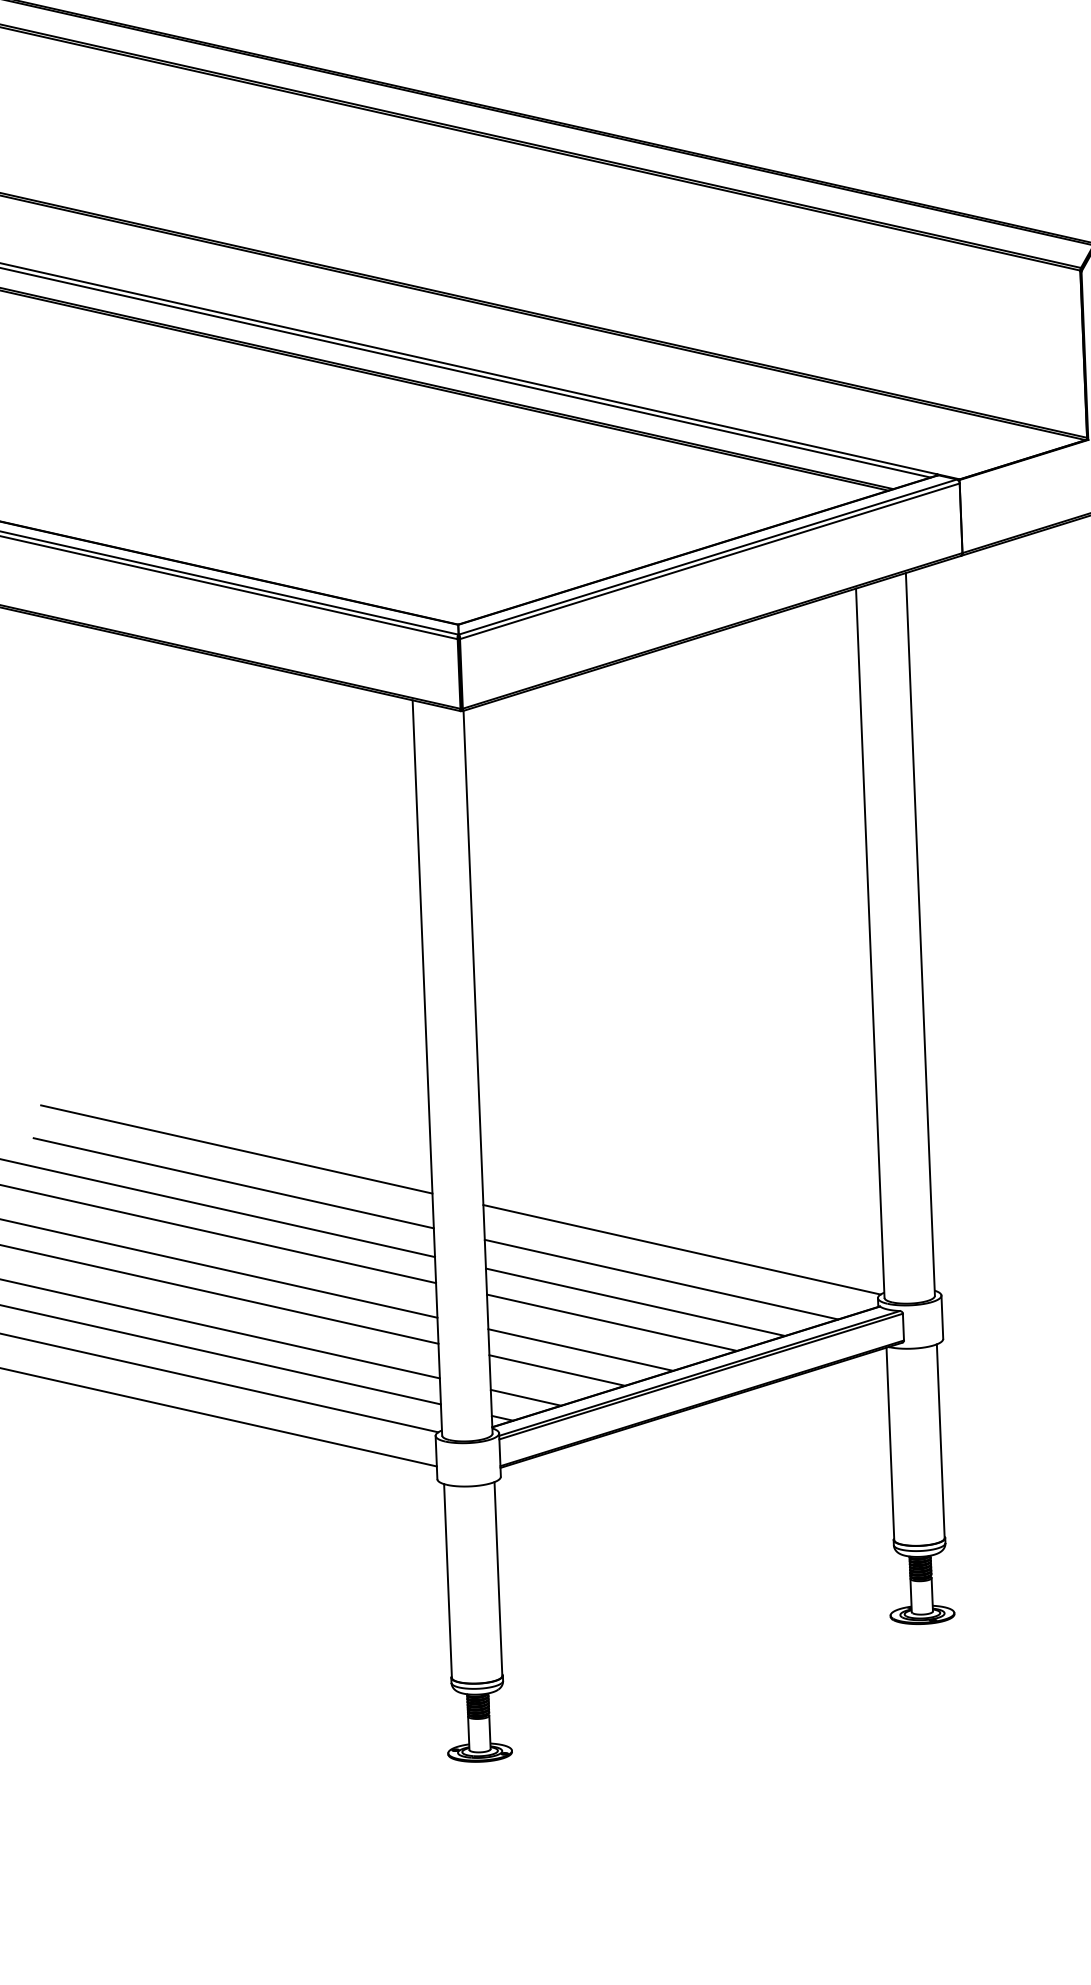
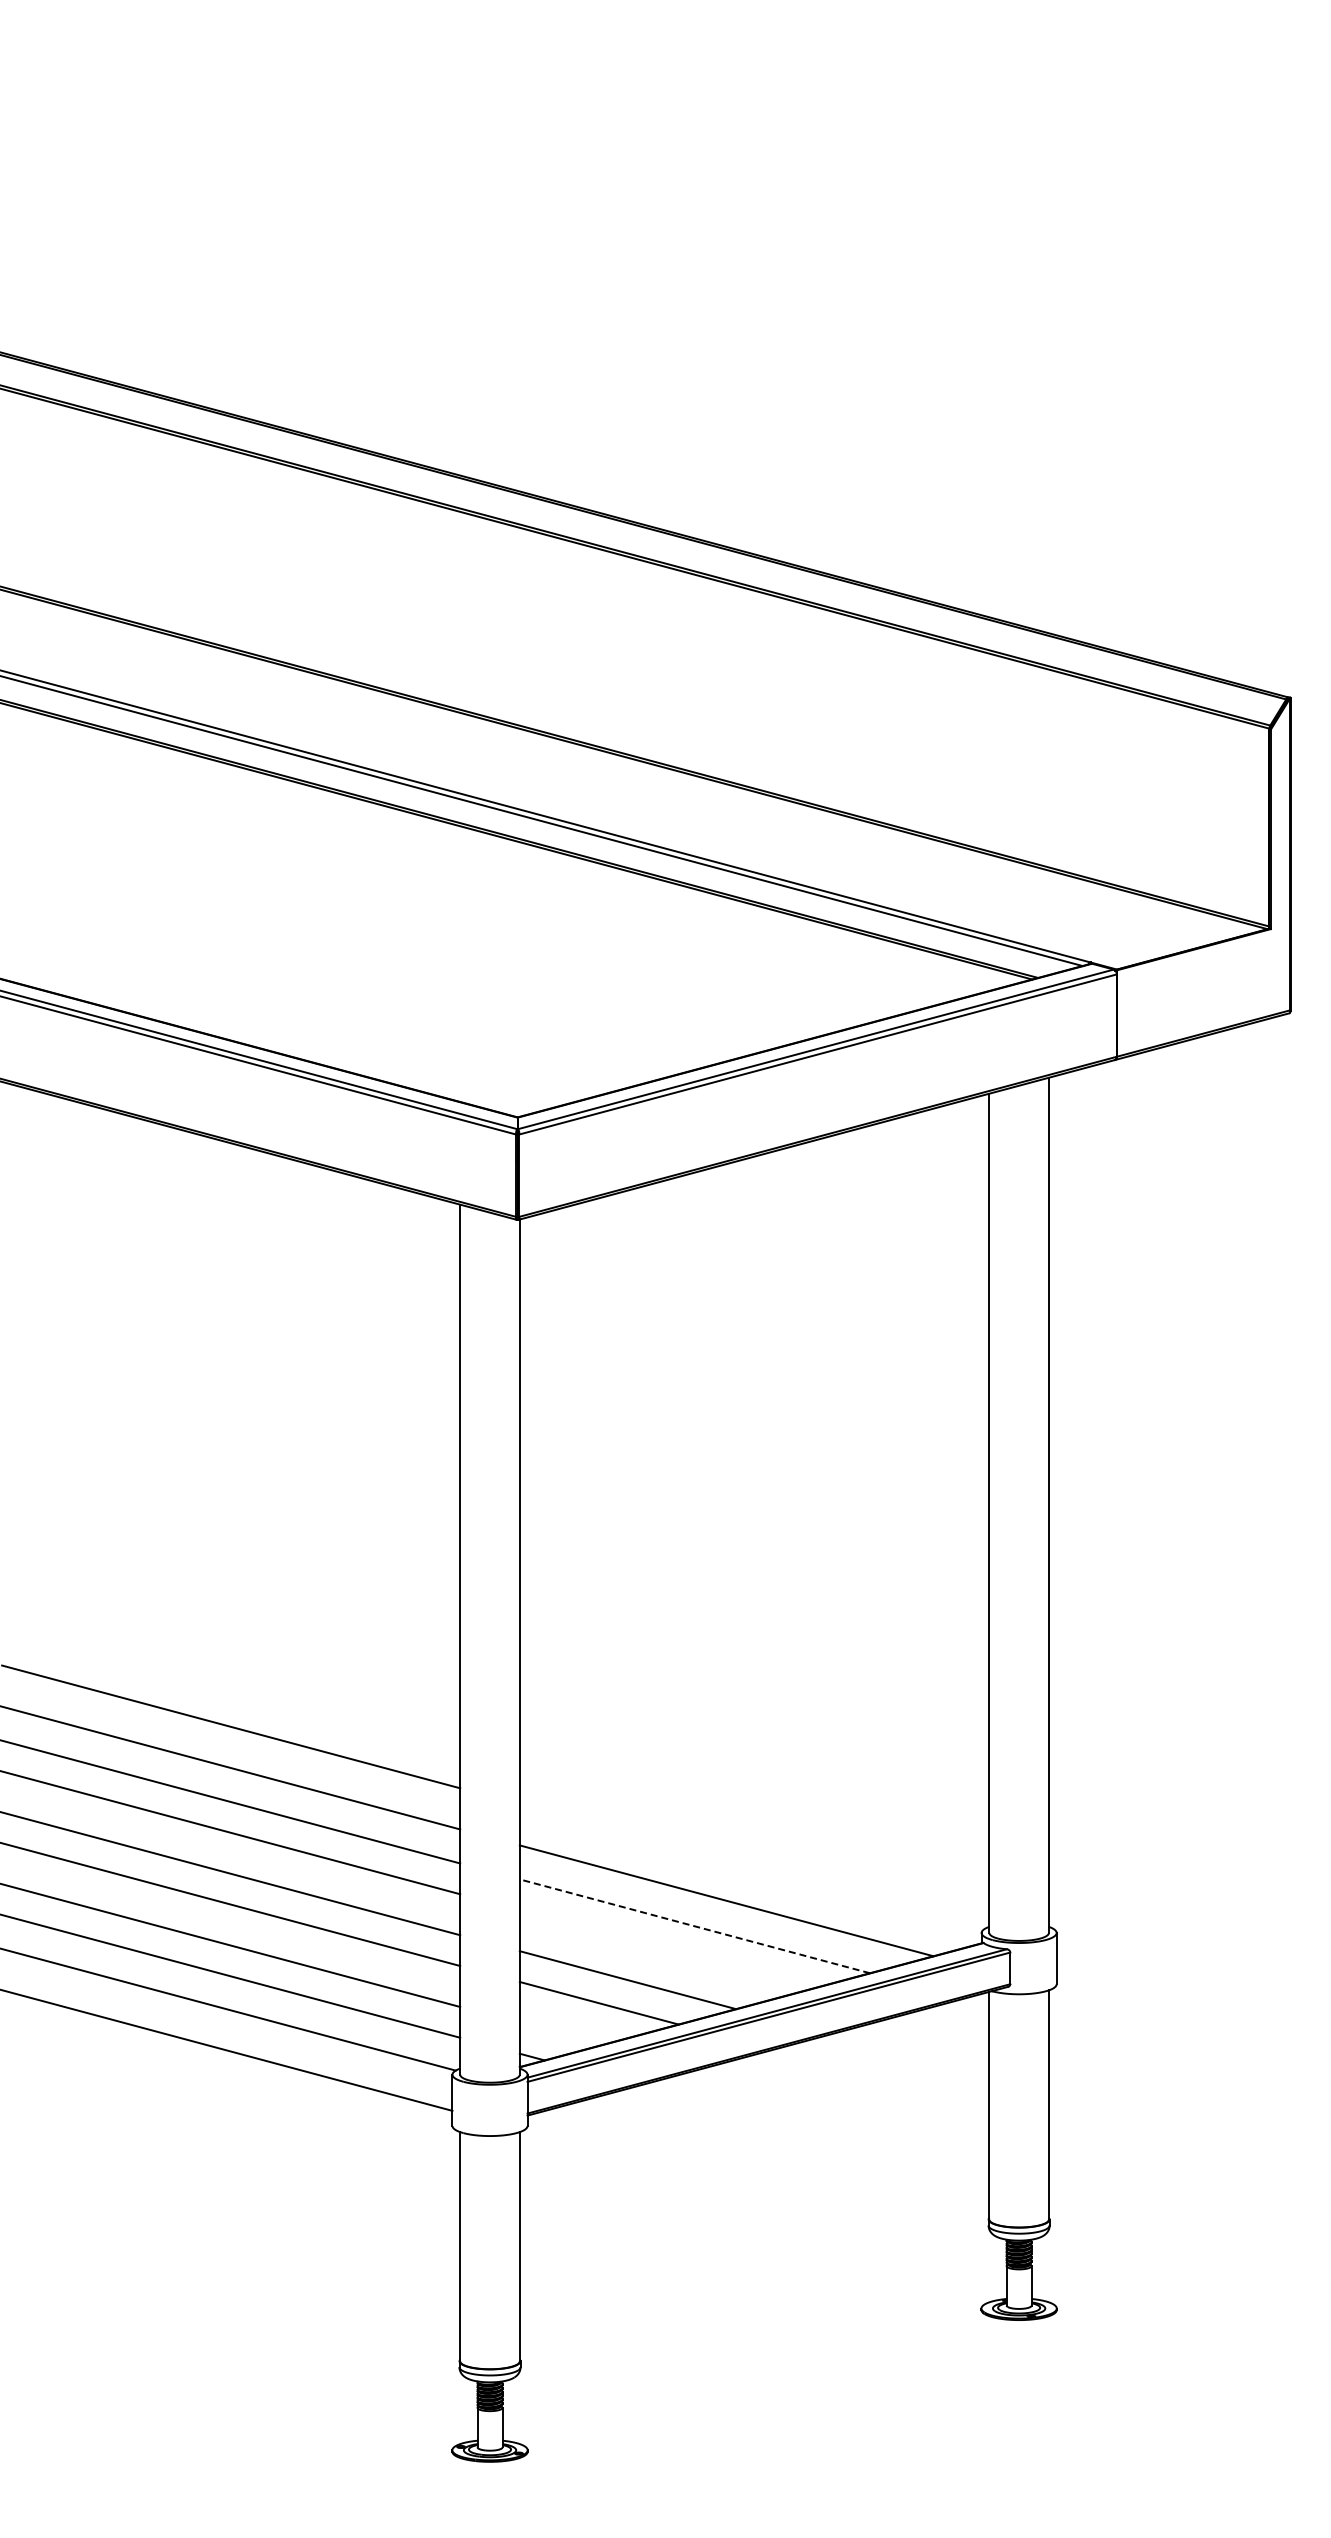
line: (681, 1249) -> (751, 1866), removed
line: (635, 1302) -> (694, 1926), solid -> dashed
line: (611, 1322) -> (665, 1949), removed
line: (525, 1397) -> (560, 2033), removed

